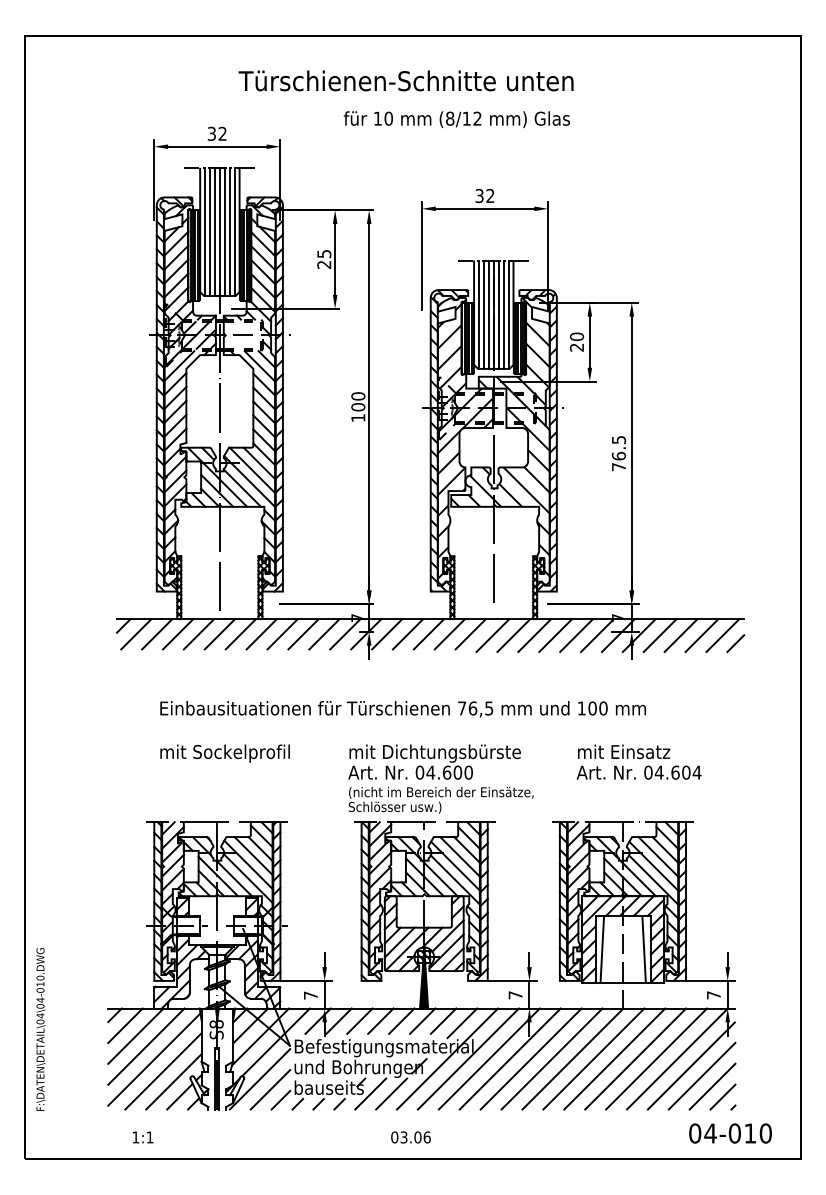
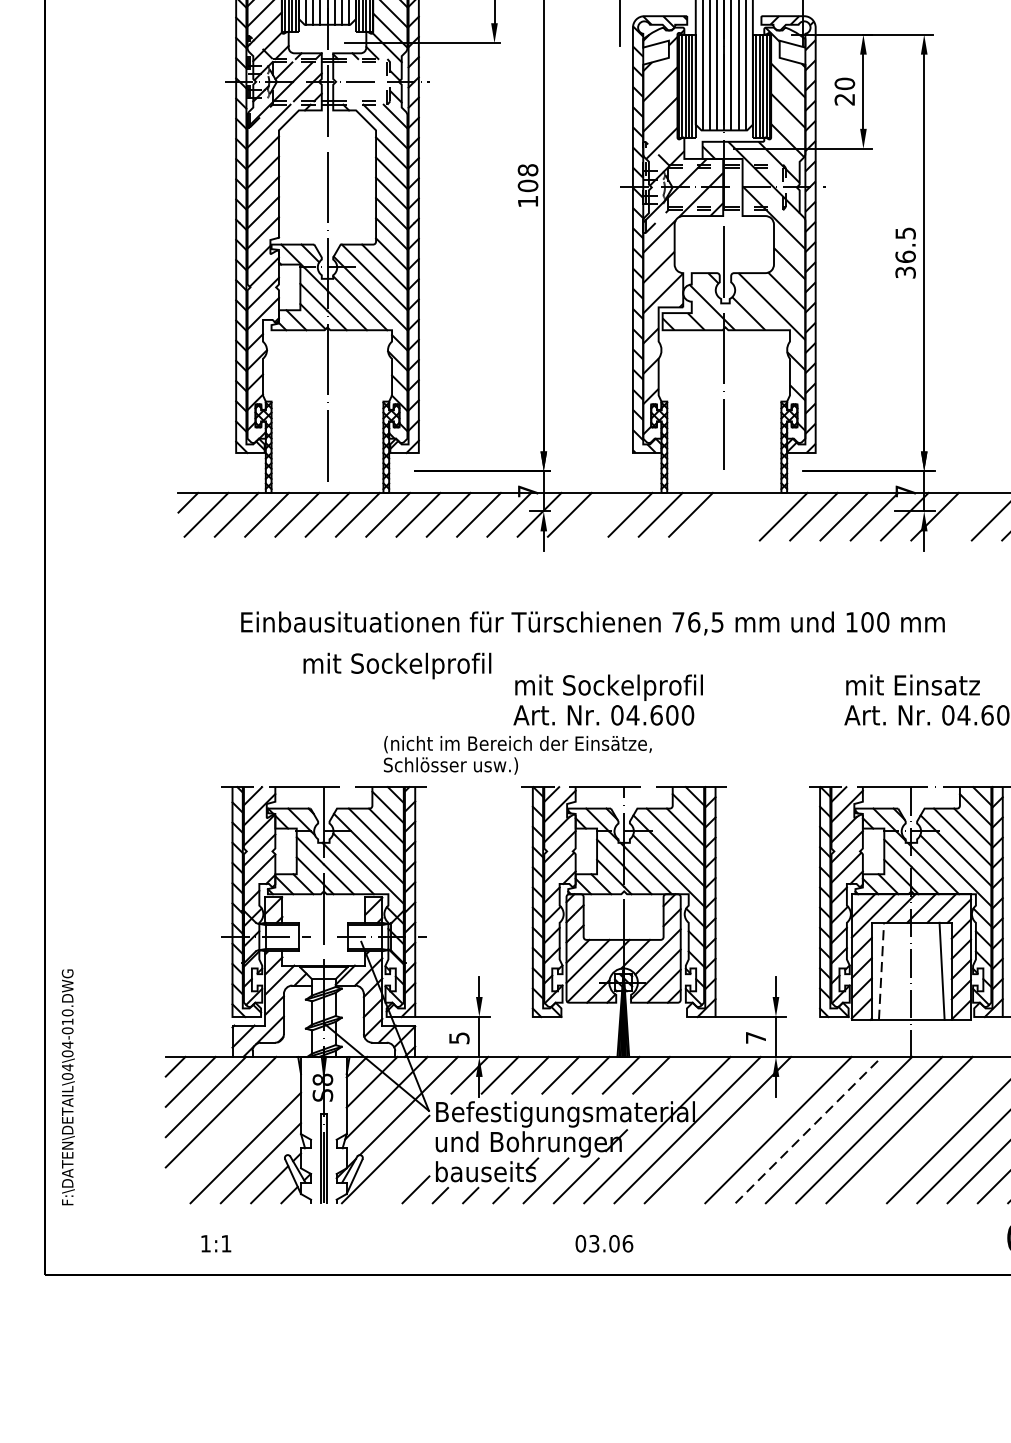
text: (358, 396) -> (528, 170), 100 -> 108
text: (618, 467) -> (904, 273), 76.5 -> 36.5
line: (407, 634) -> (599, 515), removed
line: (492, 635) -> (722, 516), removed
line: (513, 635) -> (752, 516), removed
line: (659, 635) -> (964, 516), removed
text: (224, 753) -> (396, 665), moved
text: (451, 753) -> (663, 687), mit Dichtungsbürste -> mit Sockelprofil
text: (440, 800) -> (516, 755), moved
line: (602, 949) -> (881, 971), solid -> dashed
text: (310, 995) -> (458, 1038), 7 -> 5
line: (462, 1023) -> (678, 1078), removed
line: (509, 1058) -> (747, 1129), removed
line: (552, 1058) -> (809, 1129), solid -> dashed
line: (635, 1058) -> (929, 1129), removed
line: (154, 1059) -> (232, 1130), removed
line: (270, 1089) -> (400, 1174), removed

